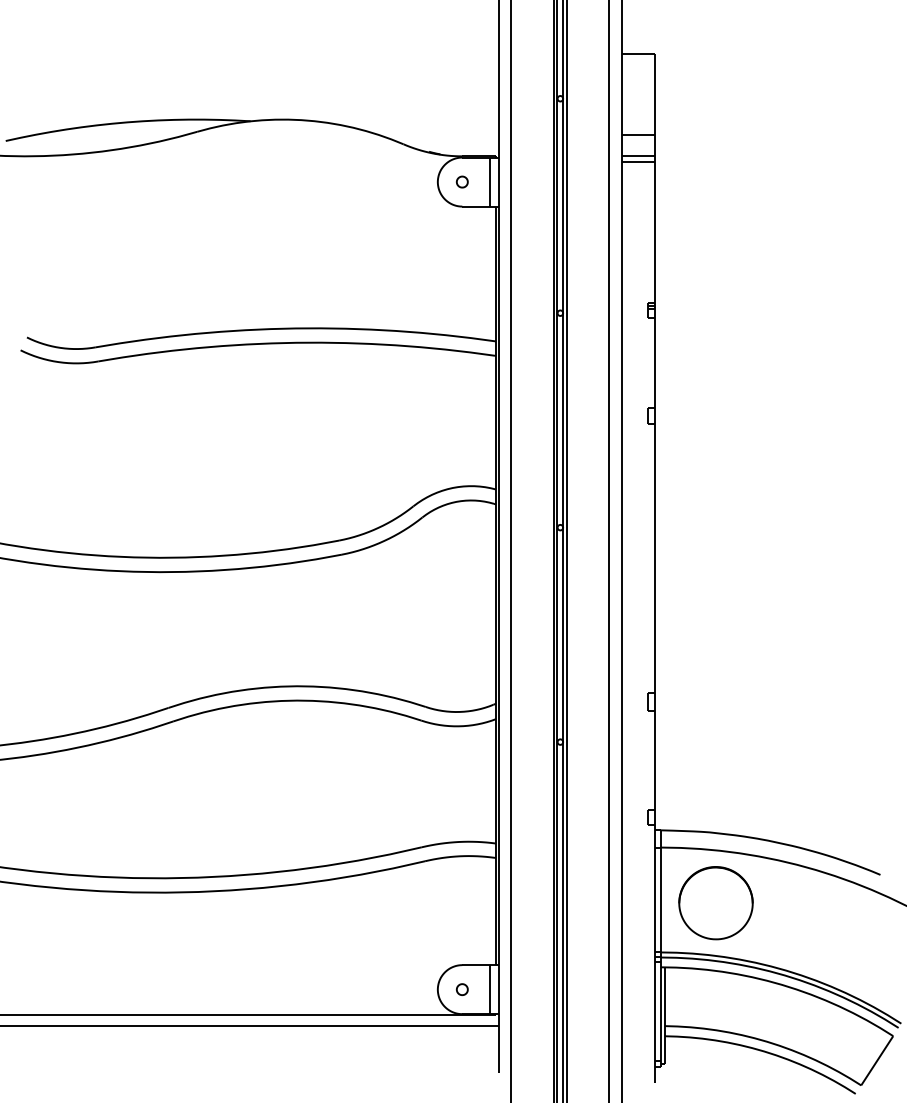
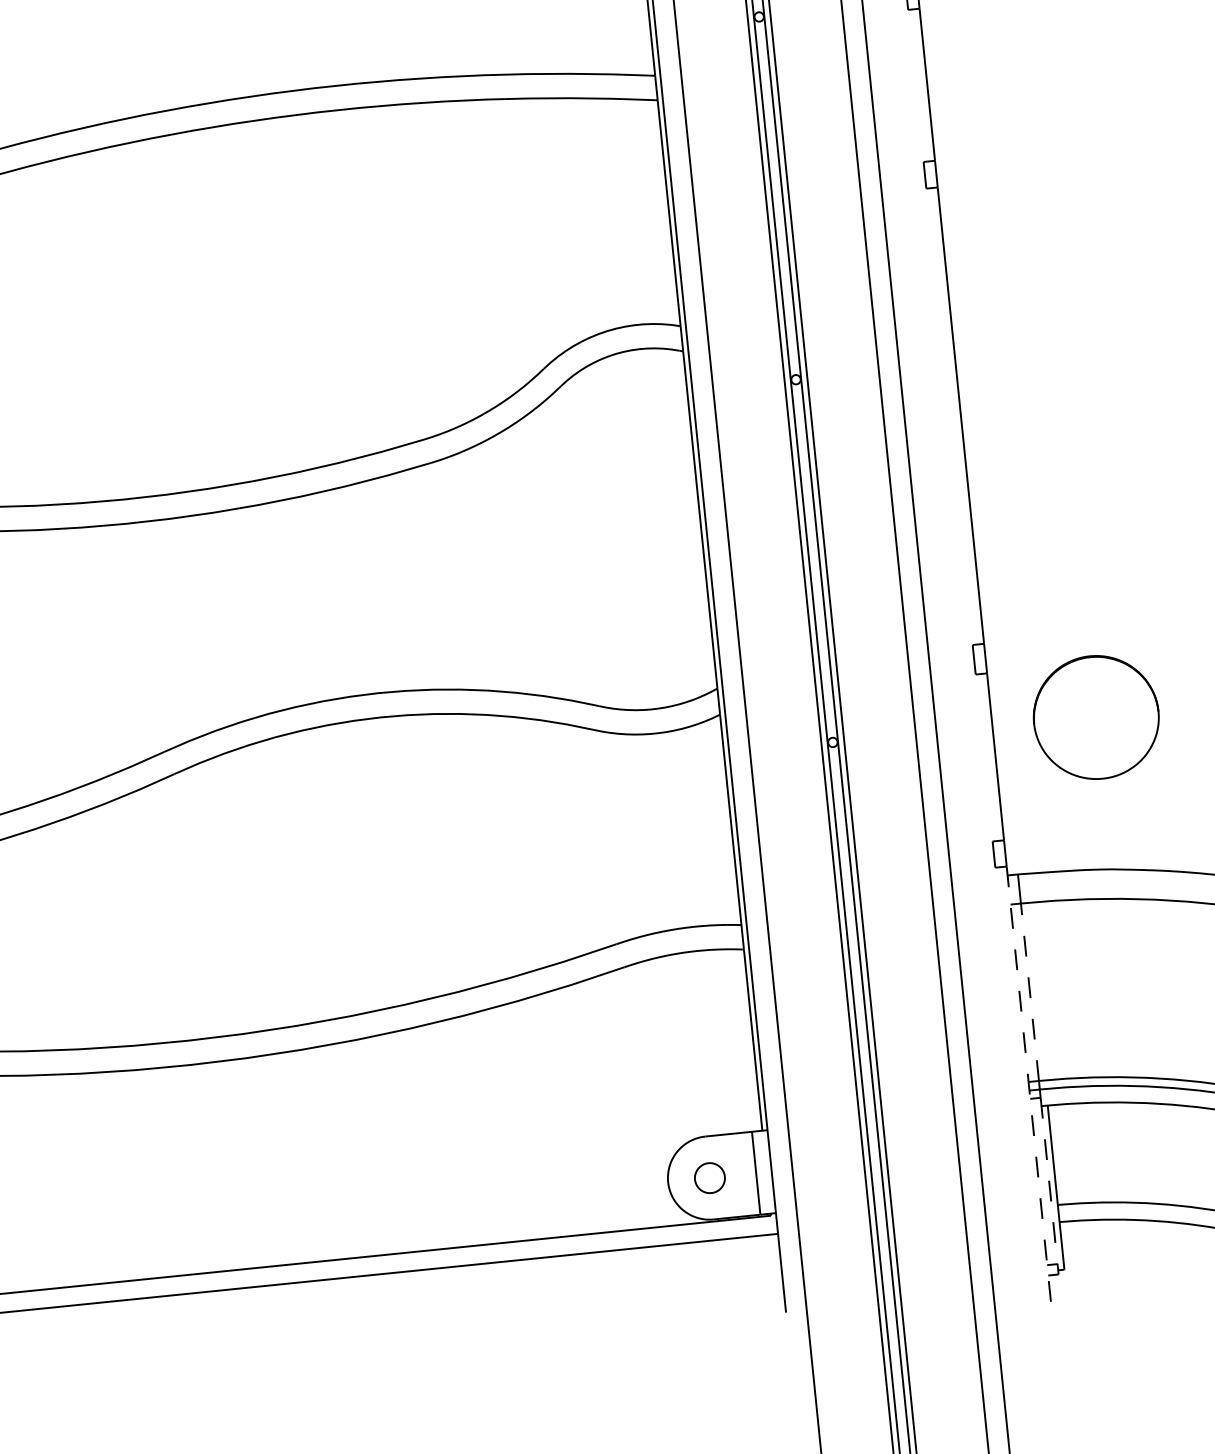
line: (660, 899) -> (1029, 991), solid -> dashed
part: (715, 903) -> (1095, 718), moved
line: (654, 953) -> (1028, 1083), solid -> dashed
part: (461, 989) -> (708, 1177), size x1.6
line: (660, 1012) -> (1048, 1182), solid -> dashed

